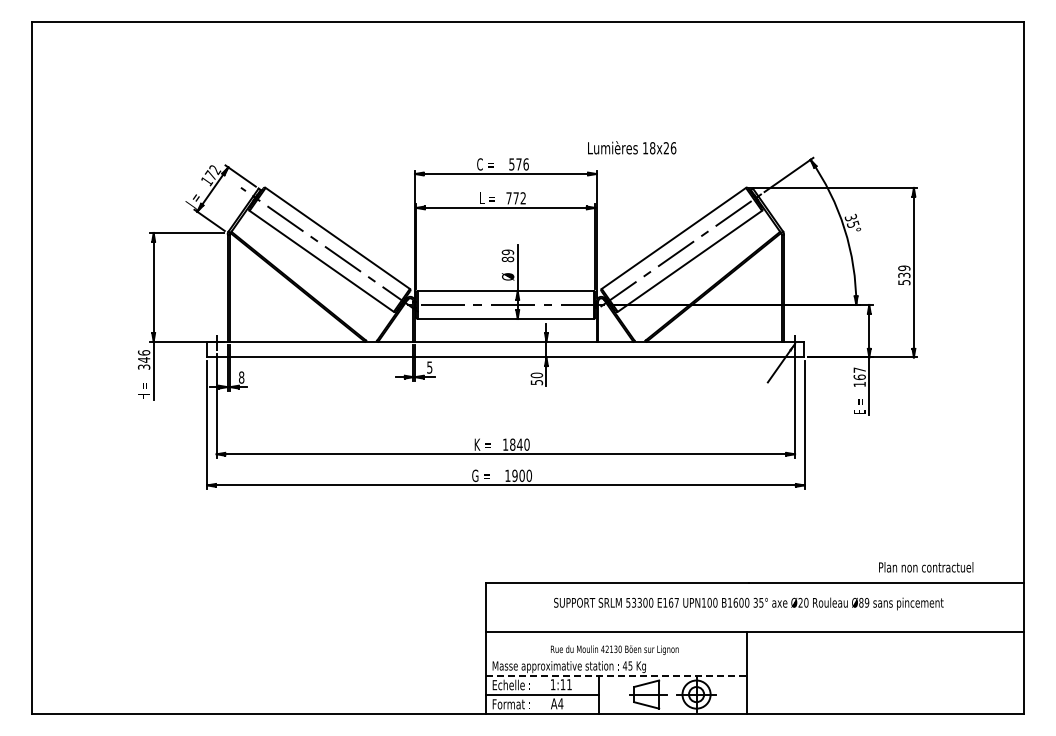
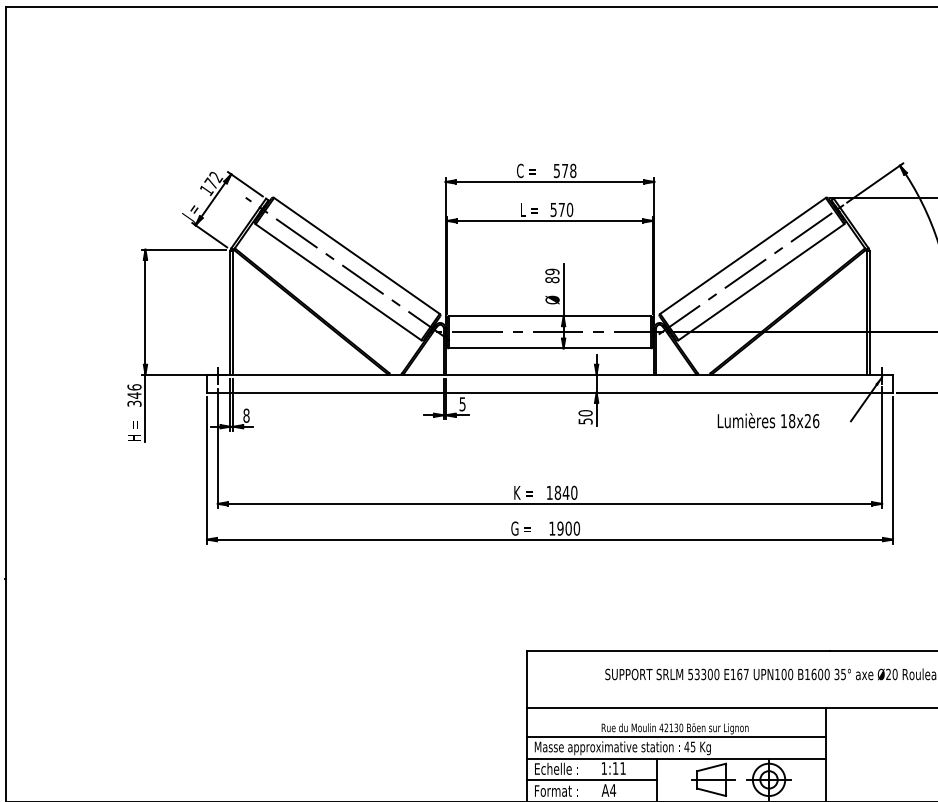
text: (632, 147) -> (768, 420), moved
text: (525, 164) -> (572, 171), 576 -> 578
text: (516, 198) -> (562, 210), 772 -> 570
line: (616, 656) -> (677, 736), added
line: (616, 675) -> (677, 757), dashed -> solid

